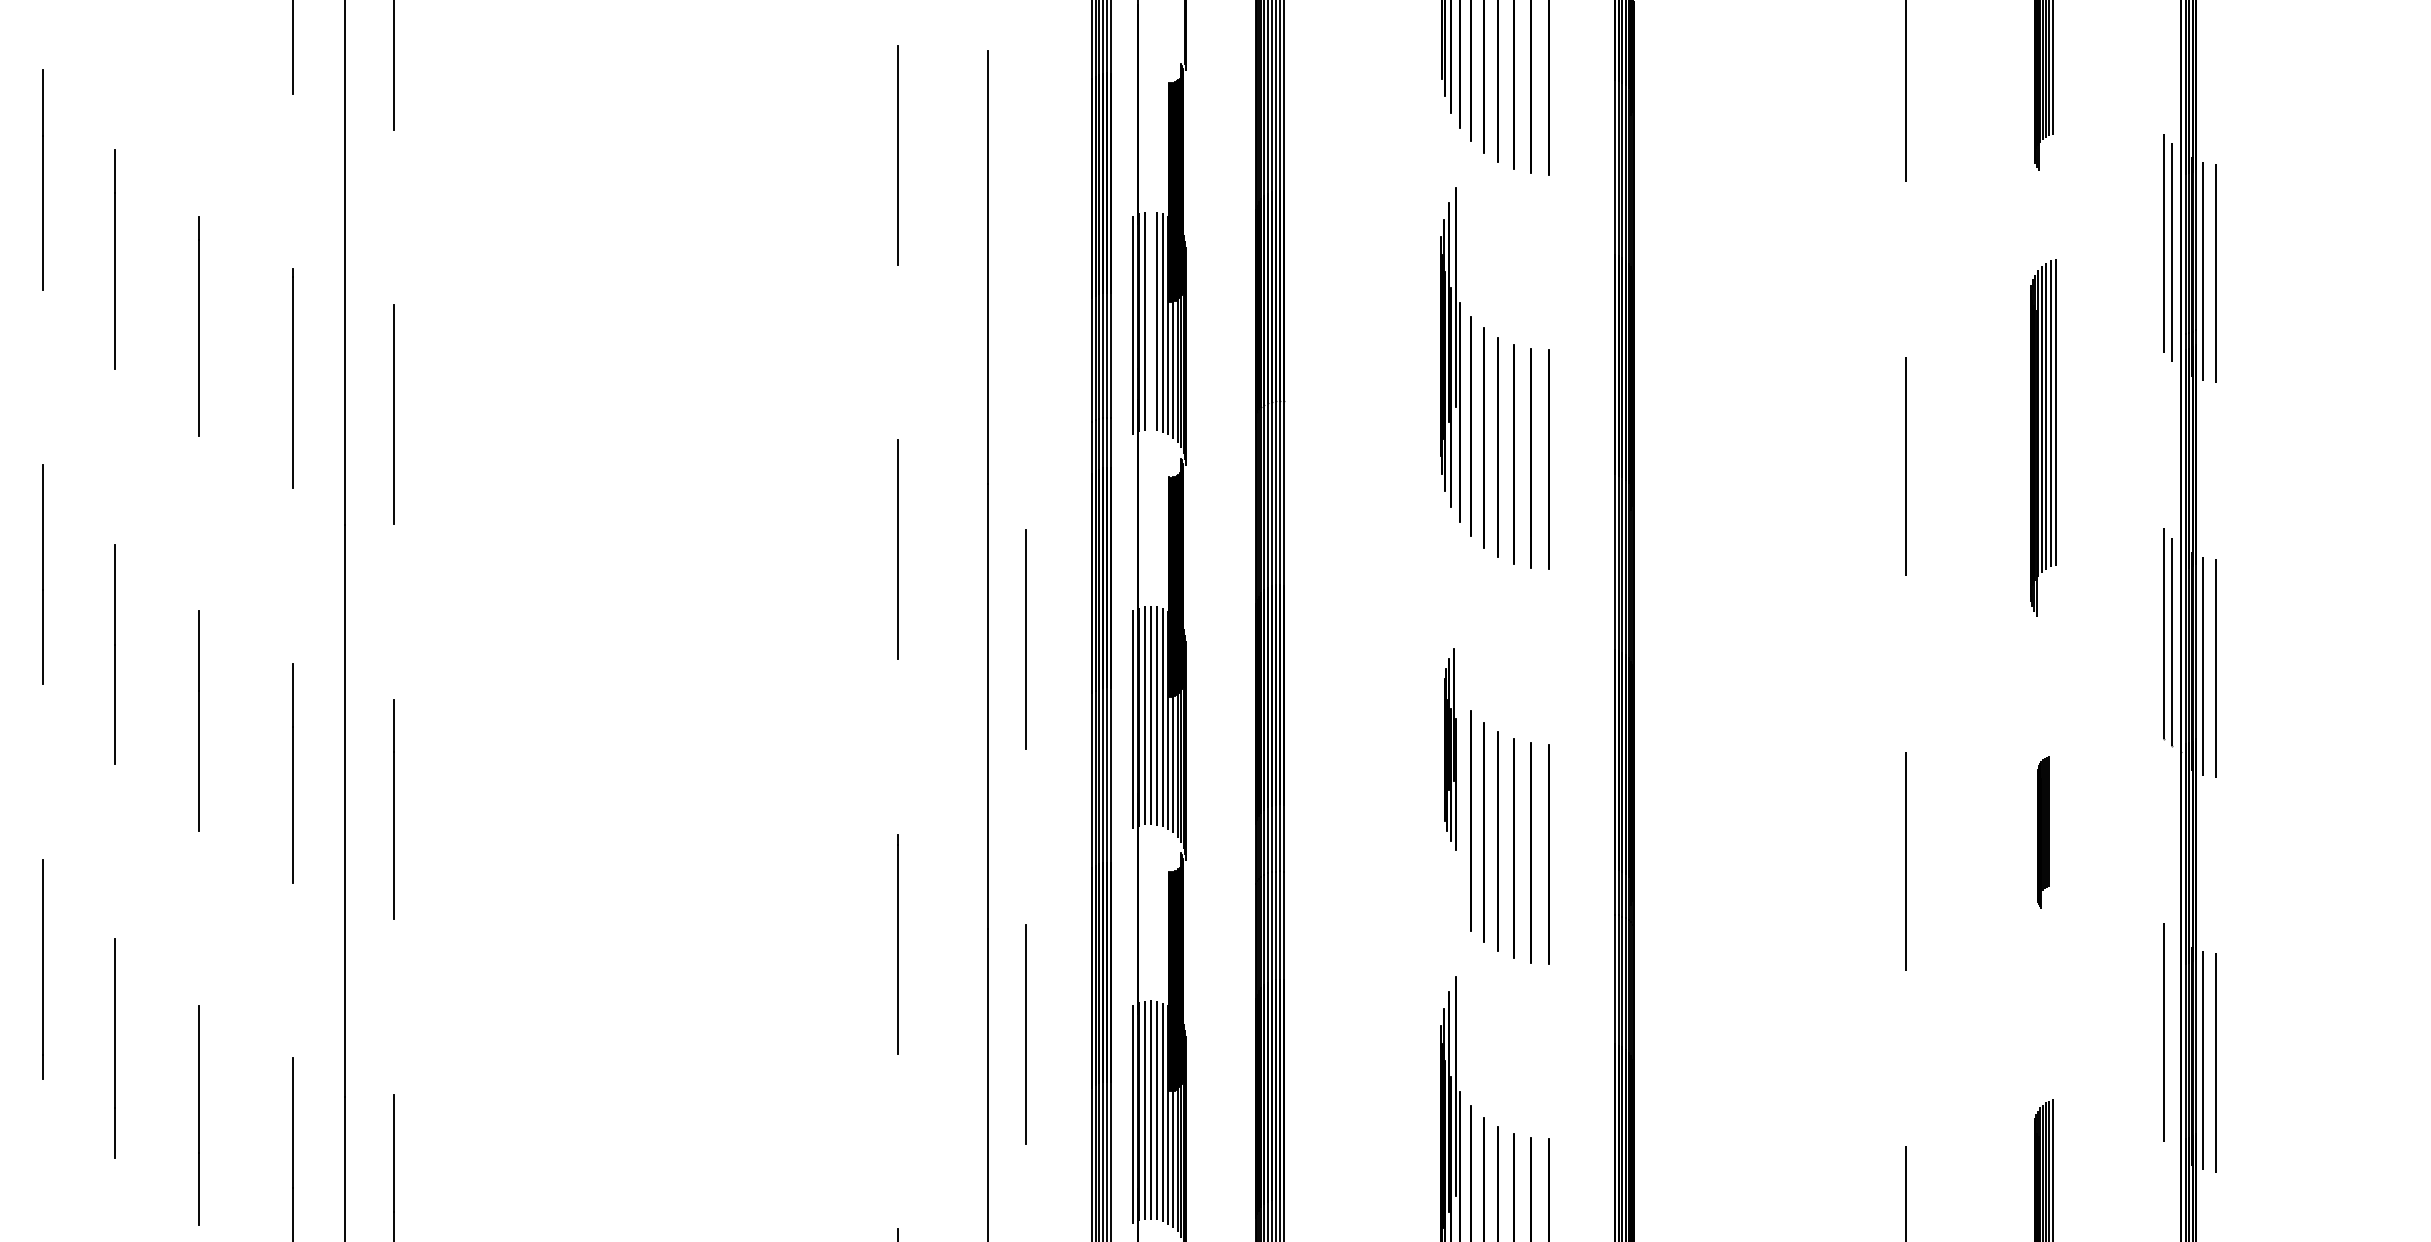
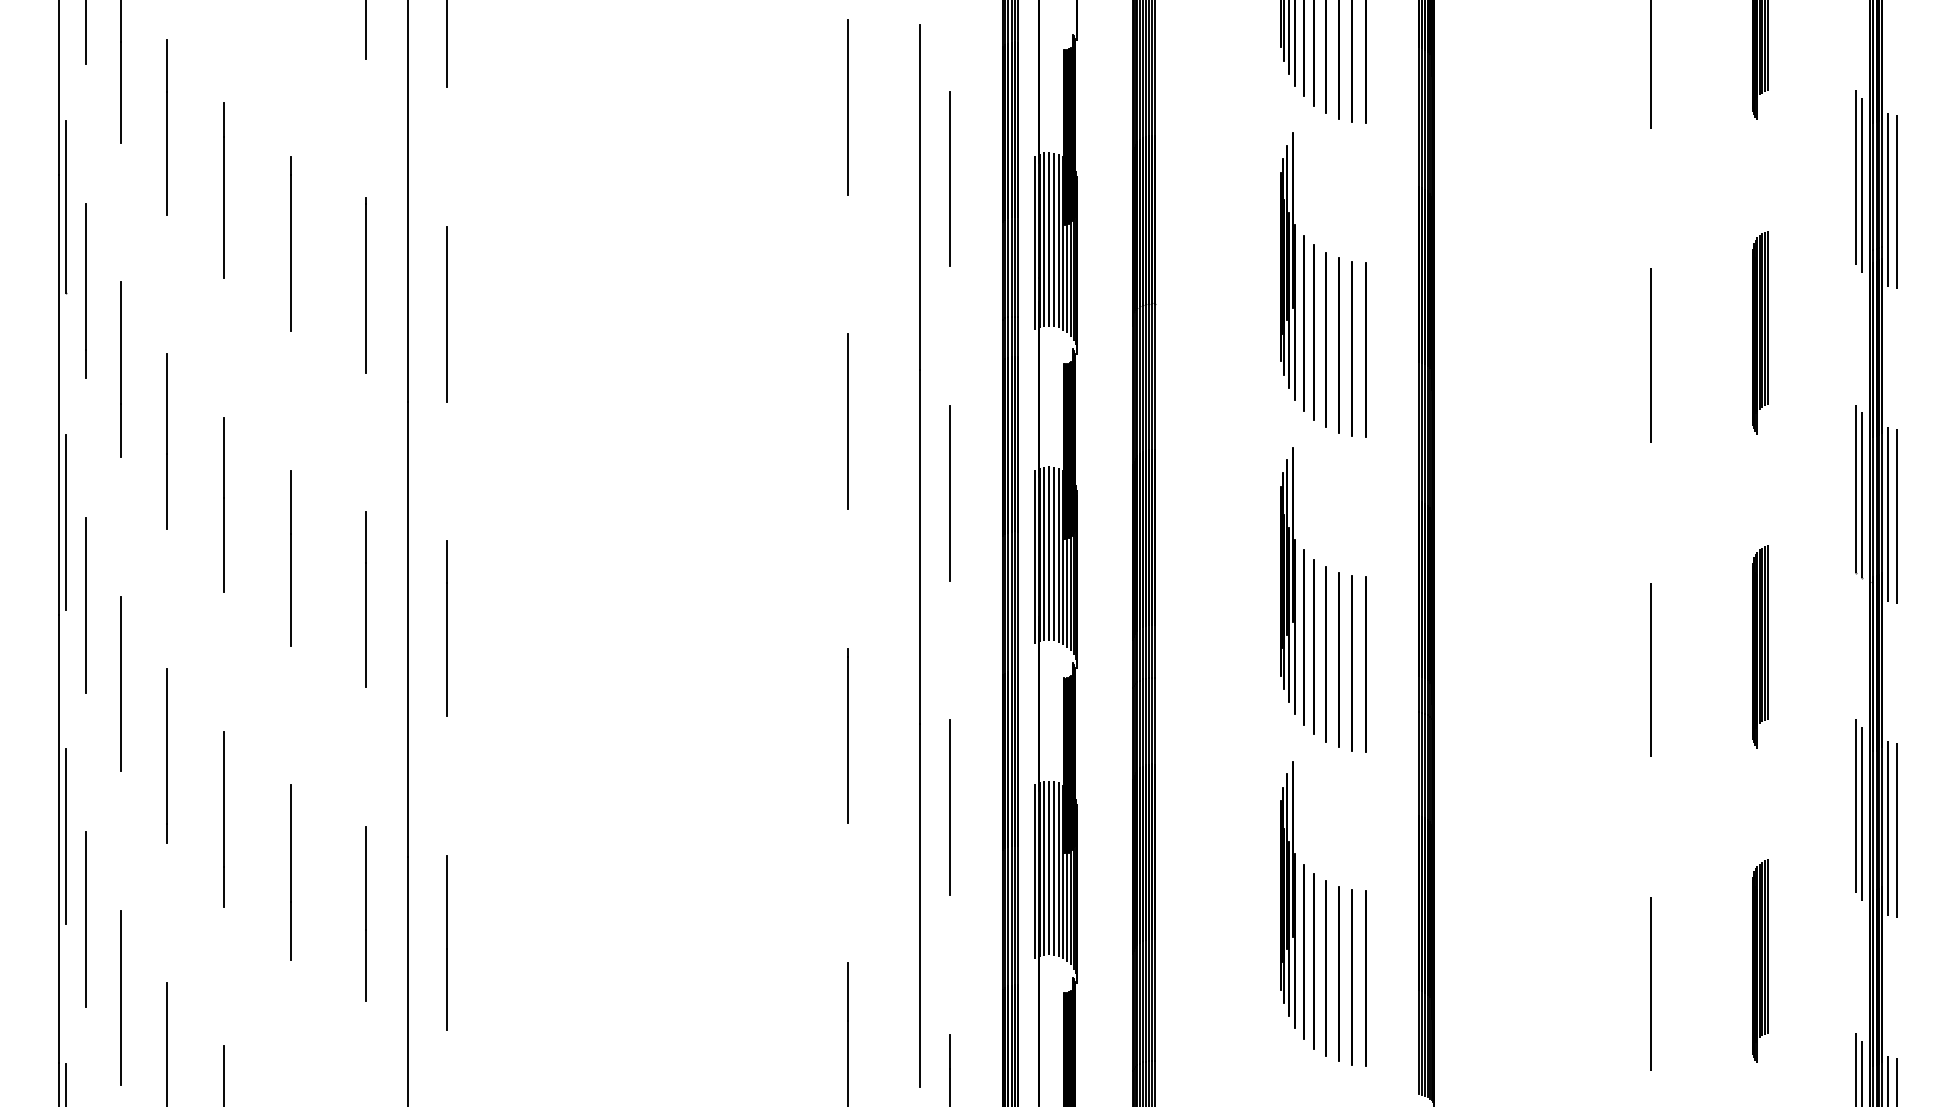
line: (1025, 244) -> (949, 178), added
line: (1150, 320) -> (1049, 239), added
part: (2043, 437) -> (1760, 332), size x0.71
part: (1449, 749) -> (1287, 580), size x1.67
part: (2043, 831) -> (1760, 646), size x1.67
line: (2171, 1041) -> (1862, 813), added

